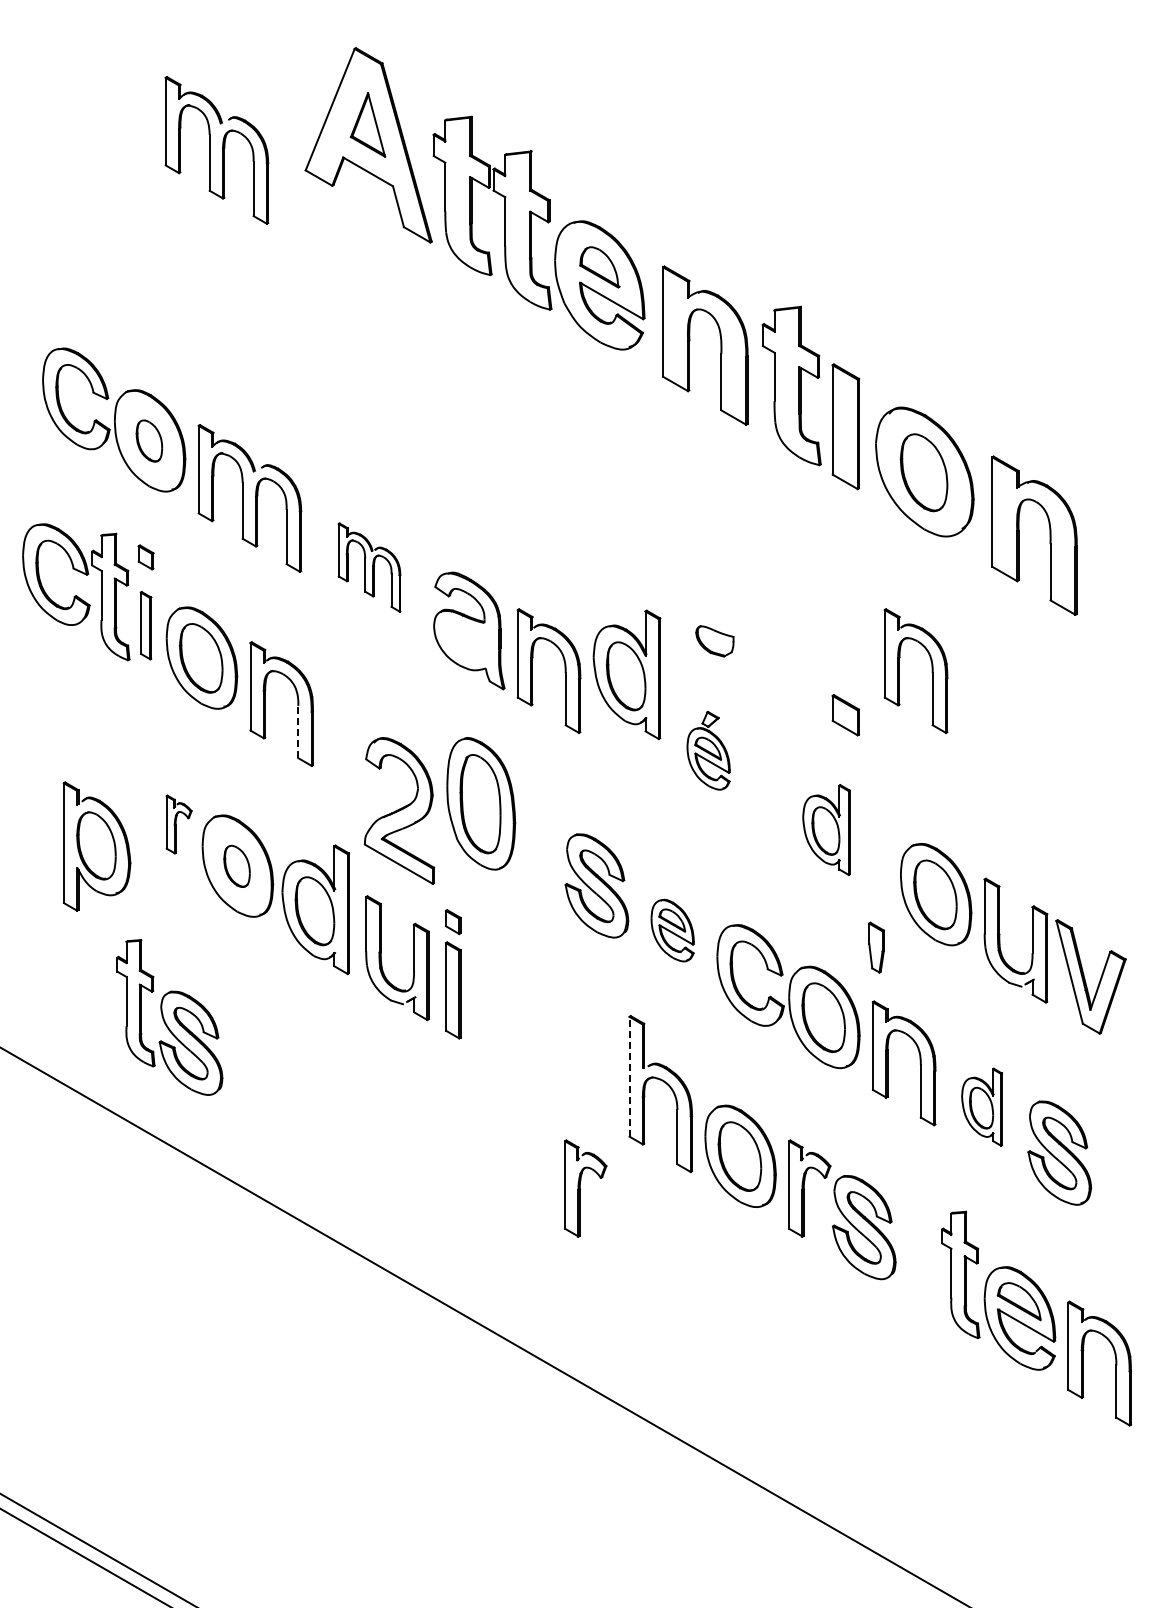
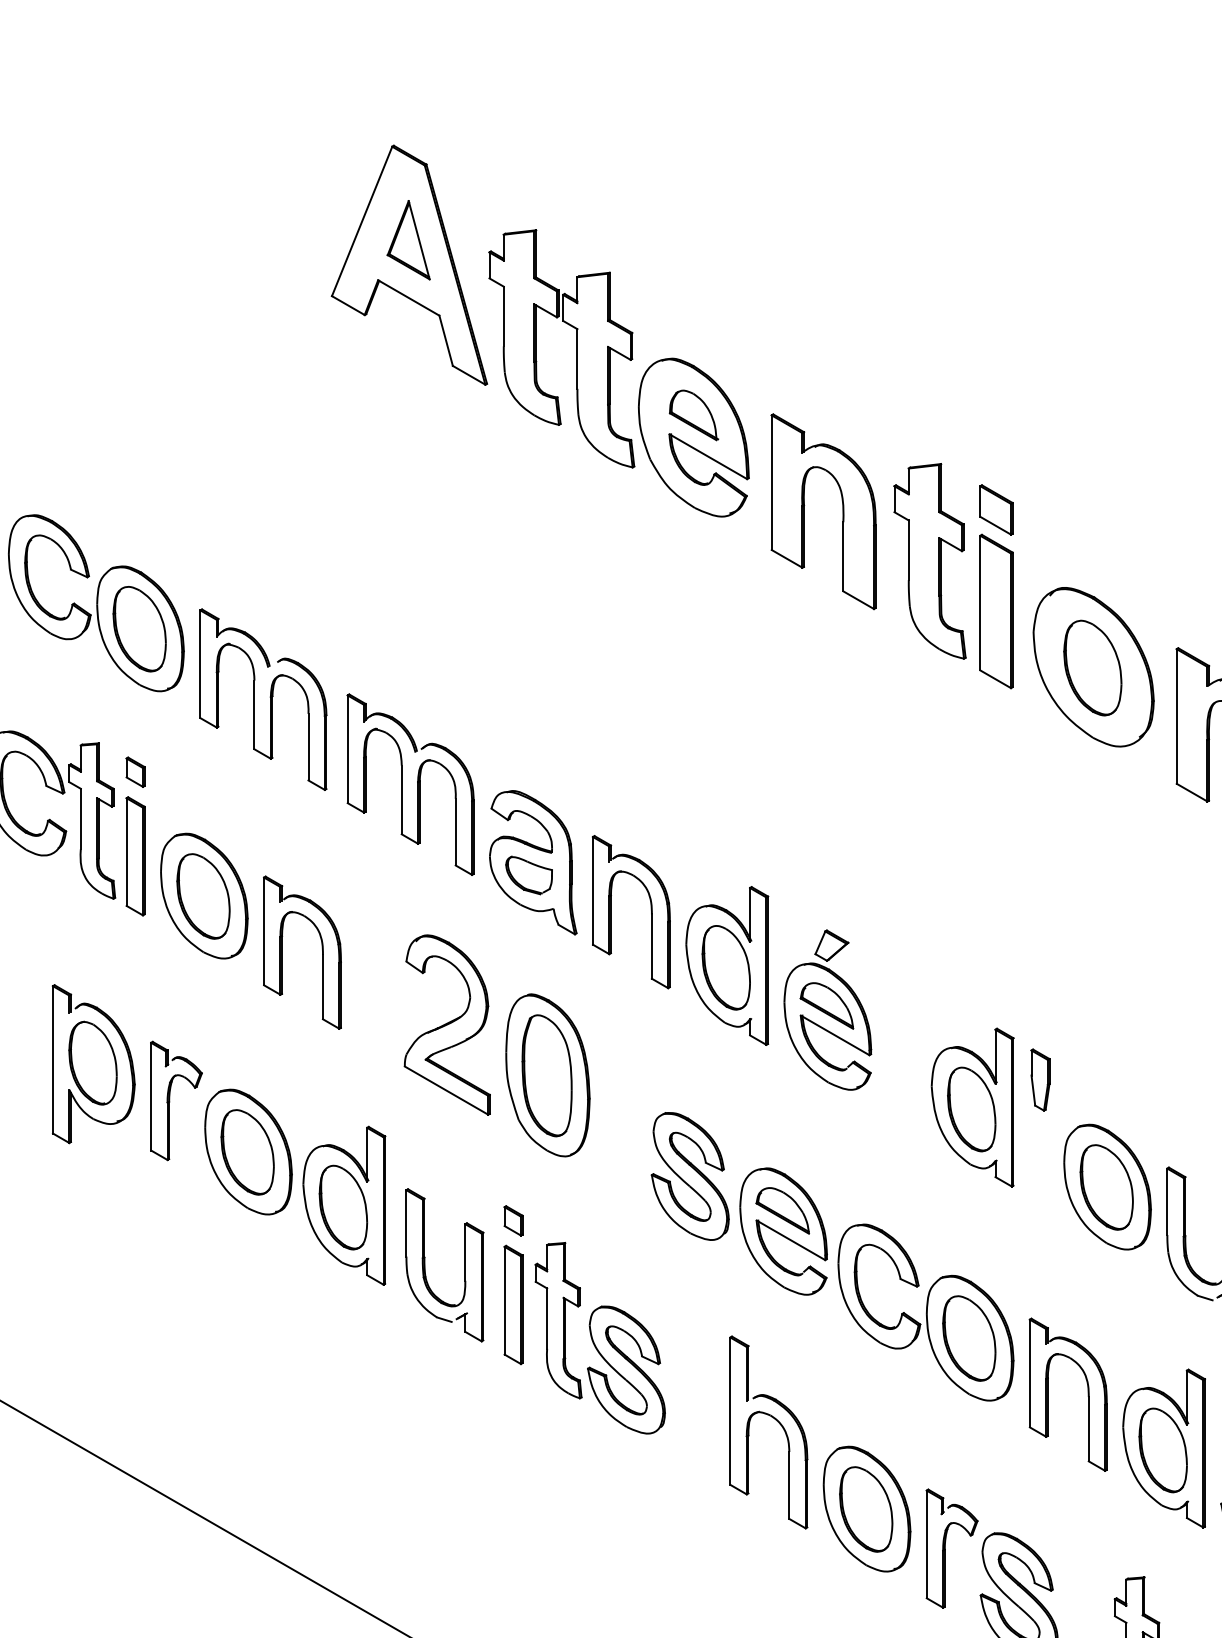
part: (216, 150) -> (222, 271), removed
part: (149, 440) -> (139, 628), size x1.67
part: (369, 567) -> (410, 784), size x1.67
part: (145, 625) -> (134, 856), size x1.43
part: (714, 641) -> (528, 875), moved
part: (899, 670) -> (1062, 911), removed
part: (626, 674) -> (726, 965), moved
part: (845, 715) -> (996, 510), moved
line: (298, 731) -> (323, 986), dashed -> solid
part: (708, 750) -> (827, 1009), size x1.67
part: (399, 810) -> (447, 1024), moved
part: (178, 824) -> (175, 1100), size x1.67
part: (826, 829) -> (972, 1107), size x1.43
part: (96, 846) -> (93, 1063), moved
part: (236, 866) -> (246, 1152), size x1.67
part: (672, 930) -> (783, 1231), size x1.67
part: (876, 947) -> (1040, 1079), moved
part: (169, 1017) -> (599, 1338), moved
line: (629, 1076) -> (730, 1410), dashed -> solid
part: (981, 1107) -> (1163, 1449), size x1.67
part: (585, 1188) -> (676, 1548), removed

